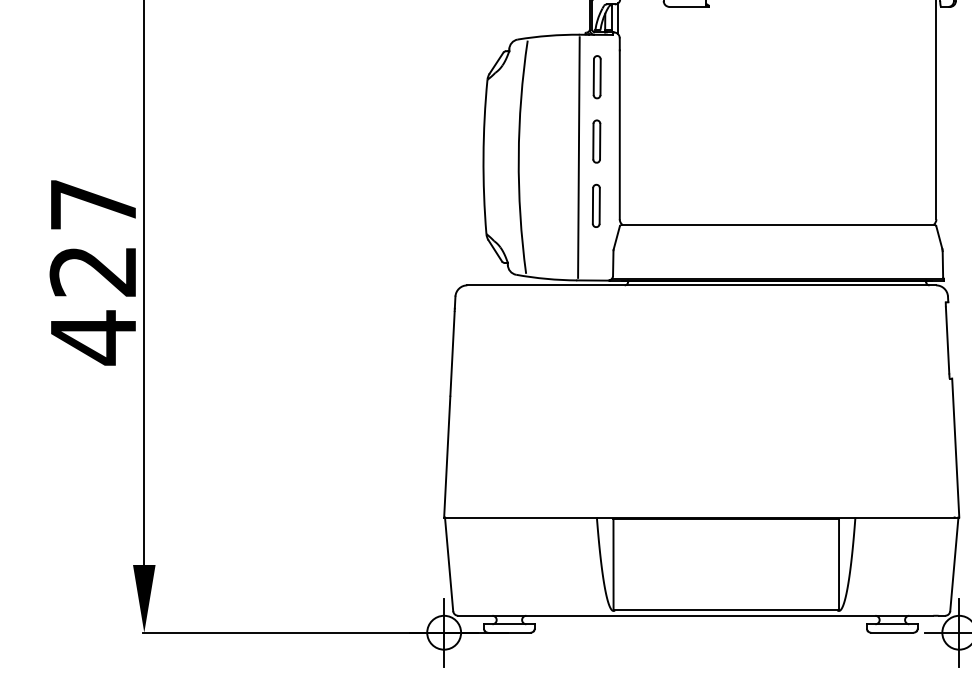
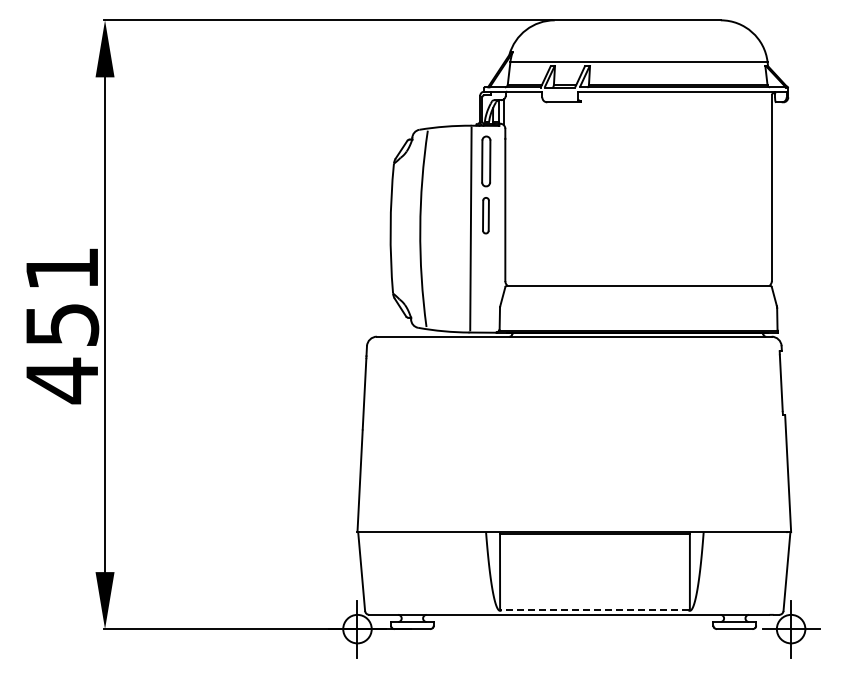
part: (597, 77) -> (486, 161), size x1.4
part: (596, 205) -> (485, 269), removed
text: (93, 238) -> (62, 297), 427 -> 451
line: (725, 610) -> (594, 610), solid -> dashed

